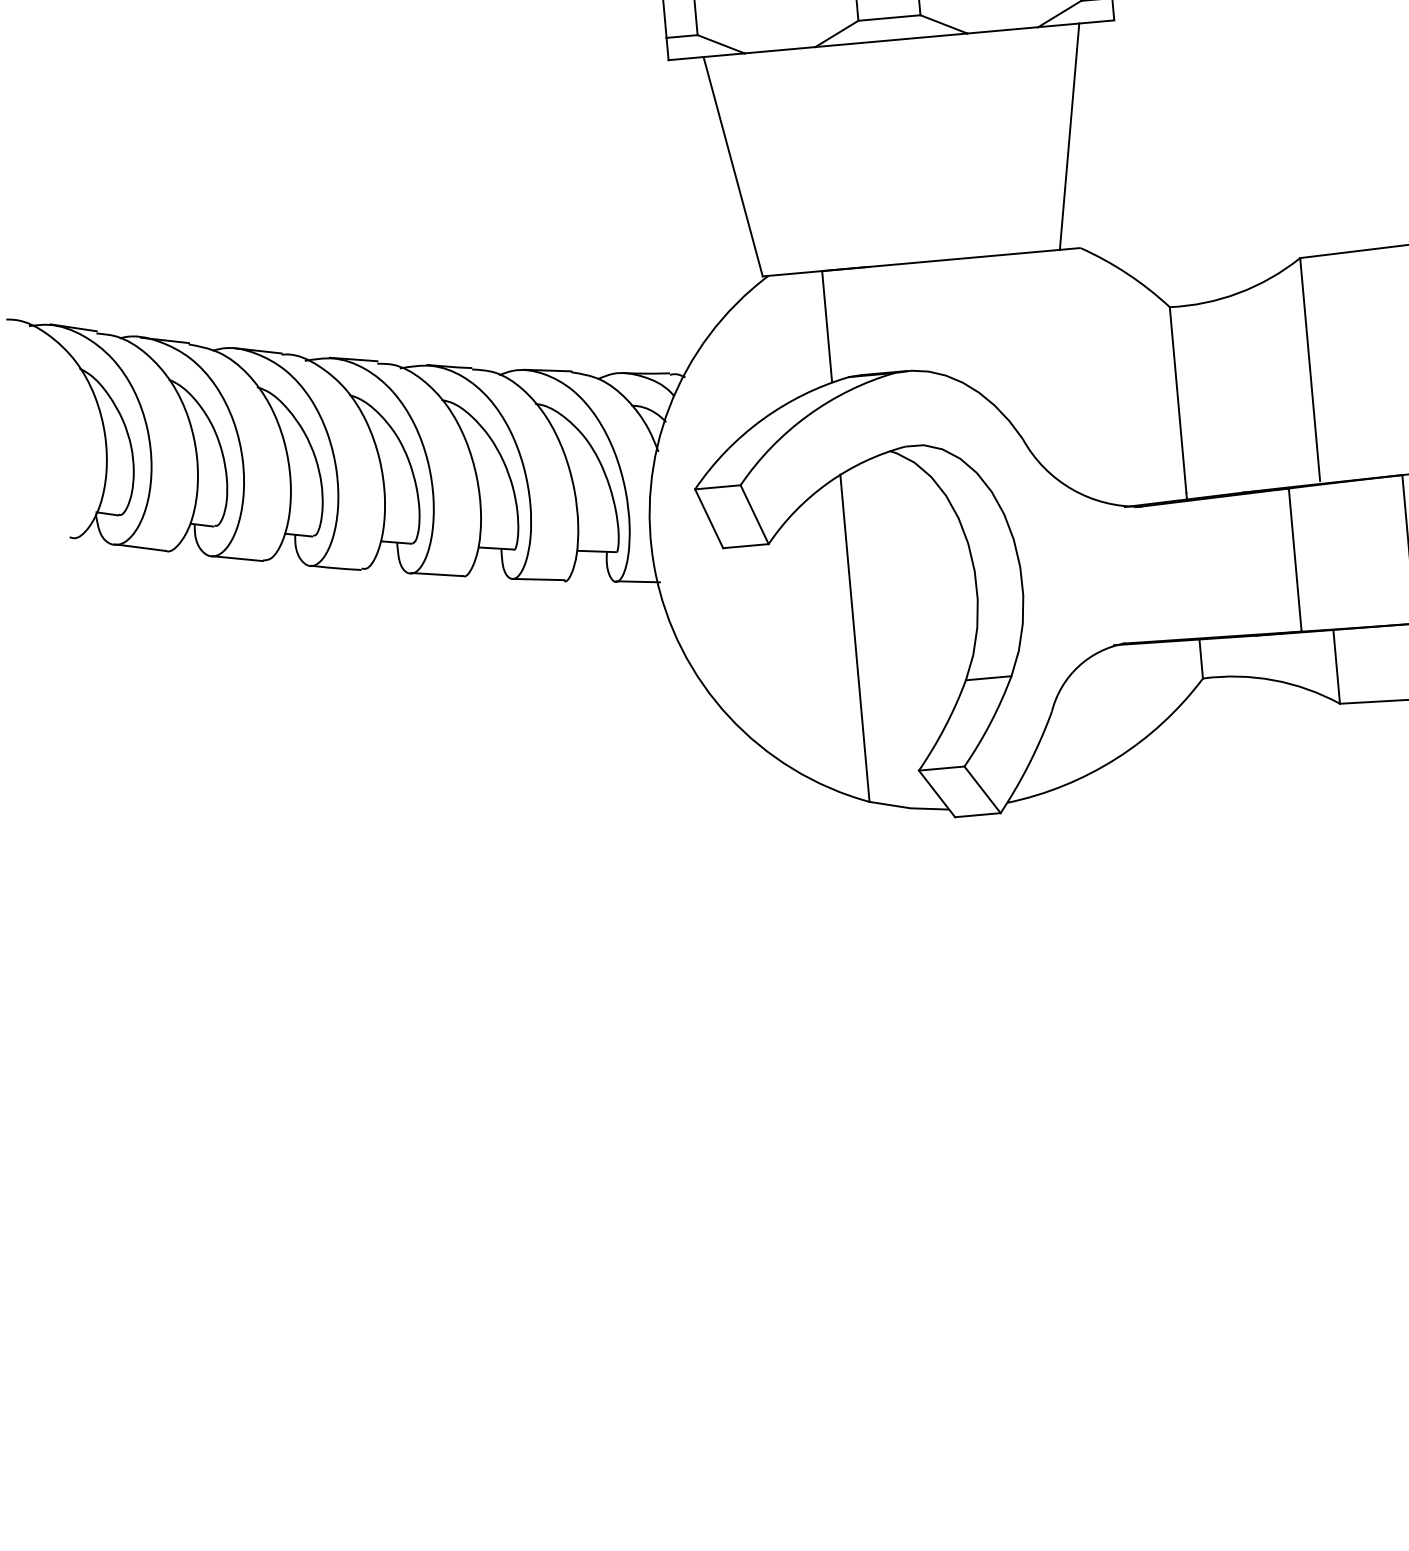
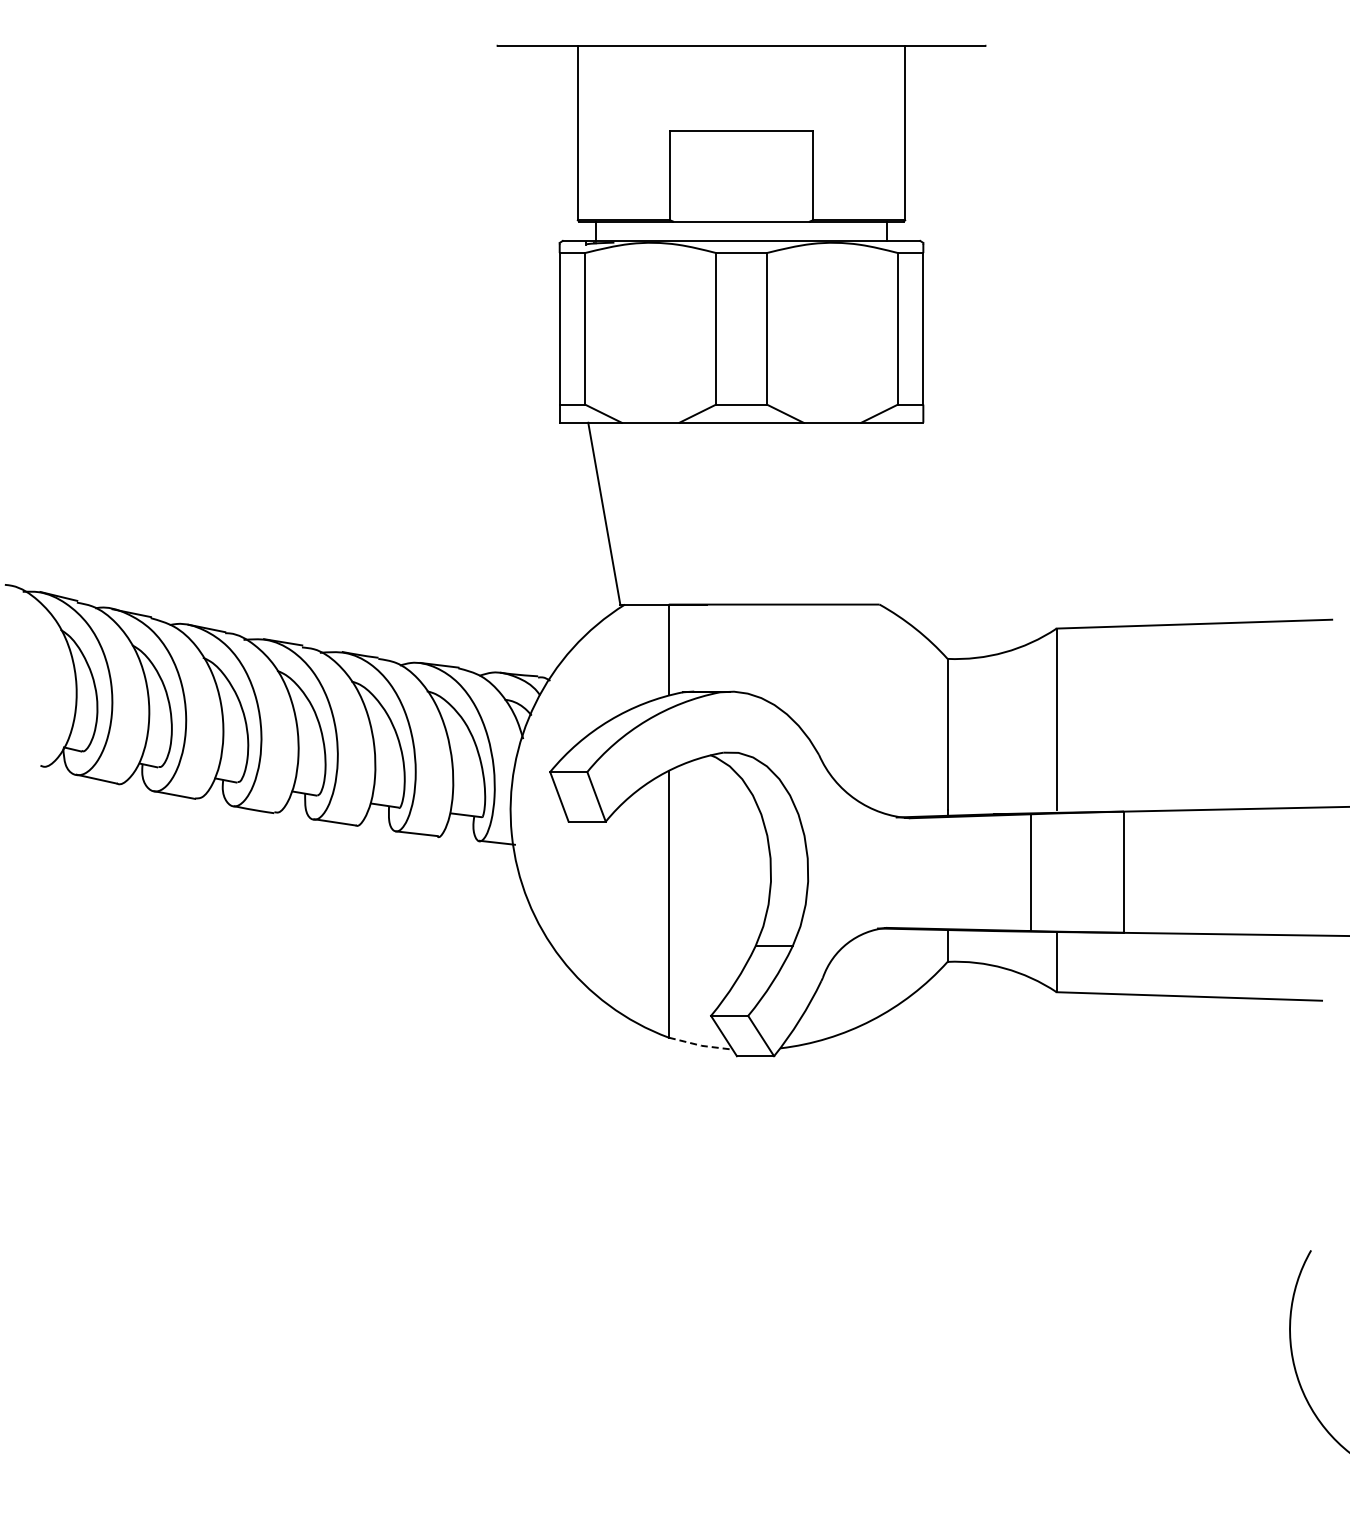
line: (1069, 136) -> (878, 513), removed
line: (910, 807) -> (701, 1045), solid -> dashed

